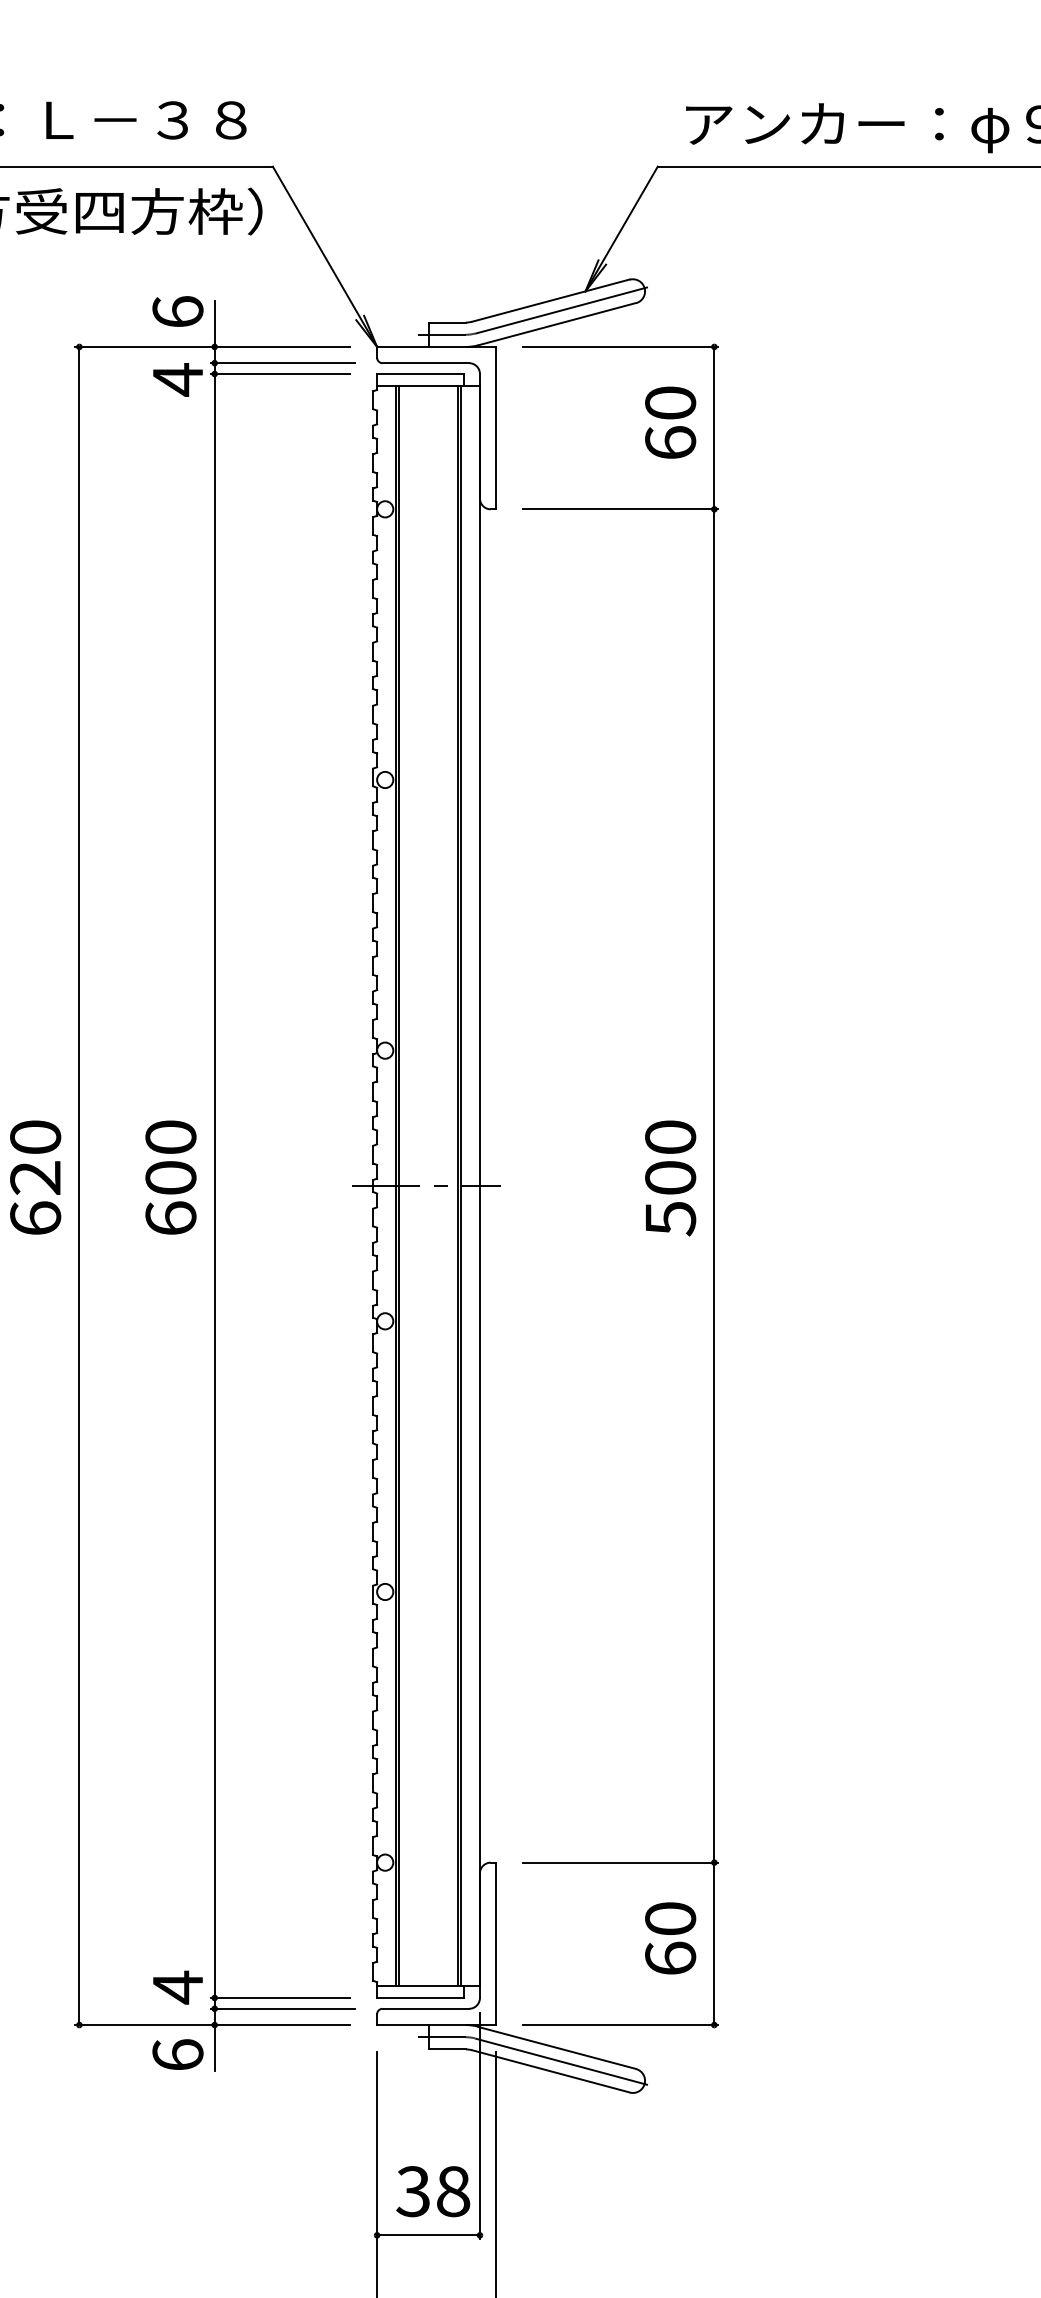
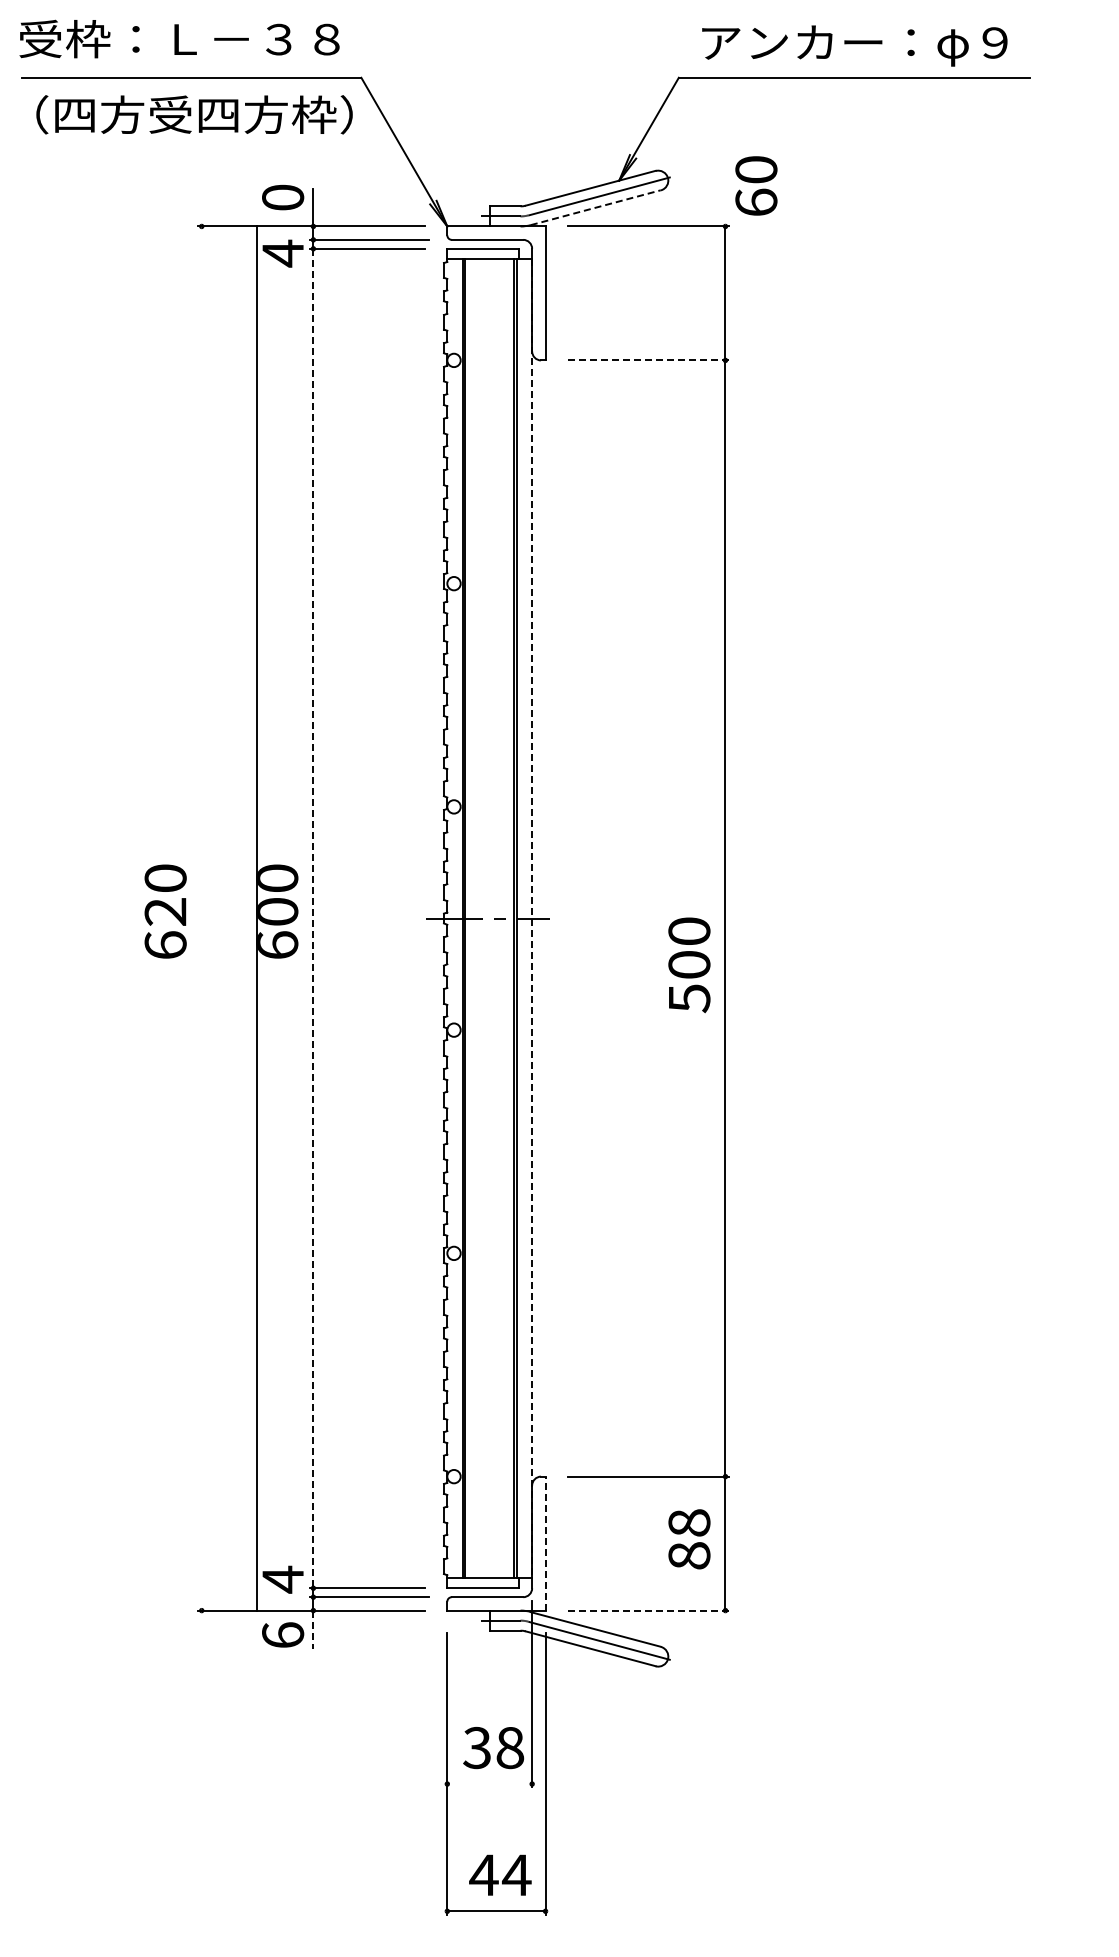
text: (178, 311) -> (283, 197), 6 -> 0
line: (557, 323) -> (596, 207), solid -> dashed
text: (670, 422) -> (756, 185), moved
line: (619, 509) -> (647, 360), solid -> dashed
text: (670, 1178) -> (689, 965), moved
line: (79, 1185) -> (256, 918), moved
line: (214, 1185) -> (313, 918), solid -> dashed
line: (480, 1185) -> (532, 918), solid -> dashed
text: (670, 1938) -> (689, 1539), 60 -> 88
line: (496, 1943) -> (545, 1543), solid -> dashed
line: (619, 2024) -> (647, 1610), solid -> dashed
line: (214, 2047) -> (313, 1629), solid -> dashed
line: (428, 2235) -> (489, 1784), removed

